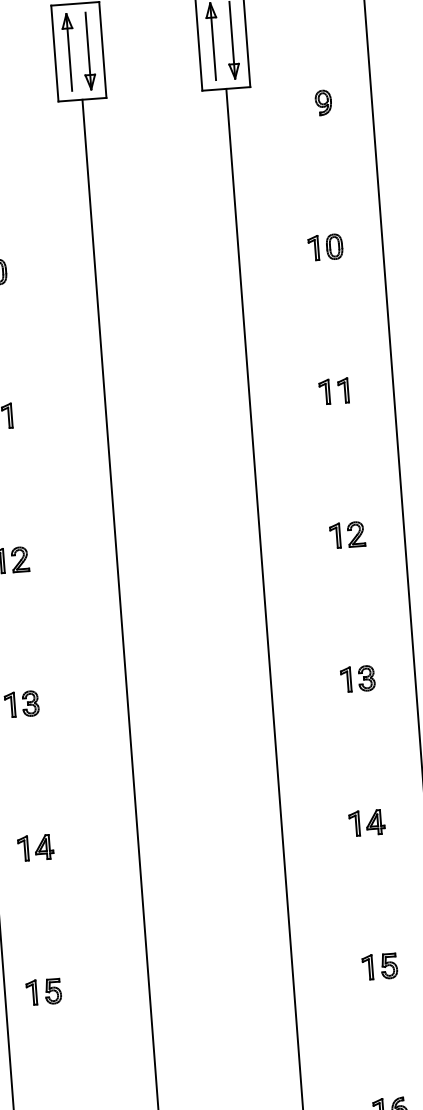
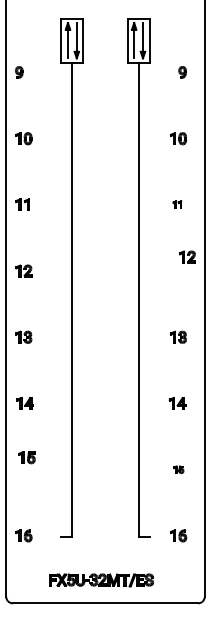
part: (334, 390) -> (177, 204), size x0.6
part: (347, 533) -> (187, 256), moved
part: (379, 966) -> (178, 469), size x0.6
part: (42, 991) -> (26, 457), moved

